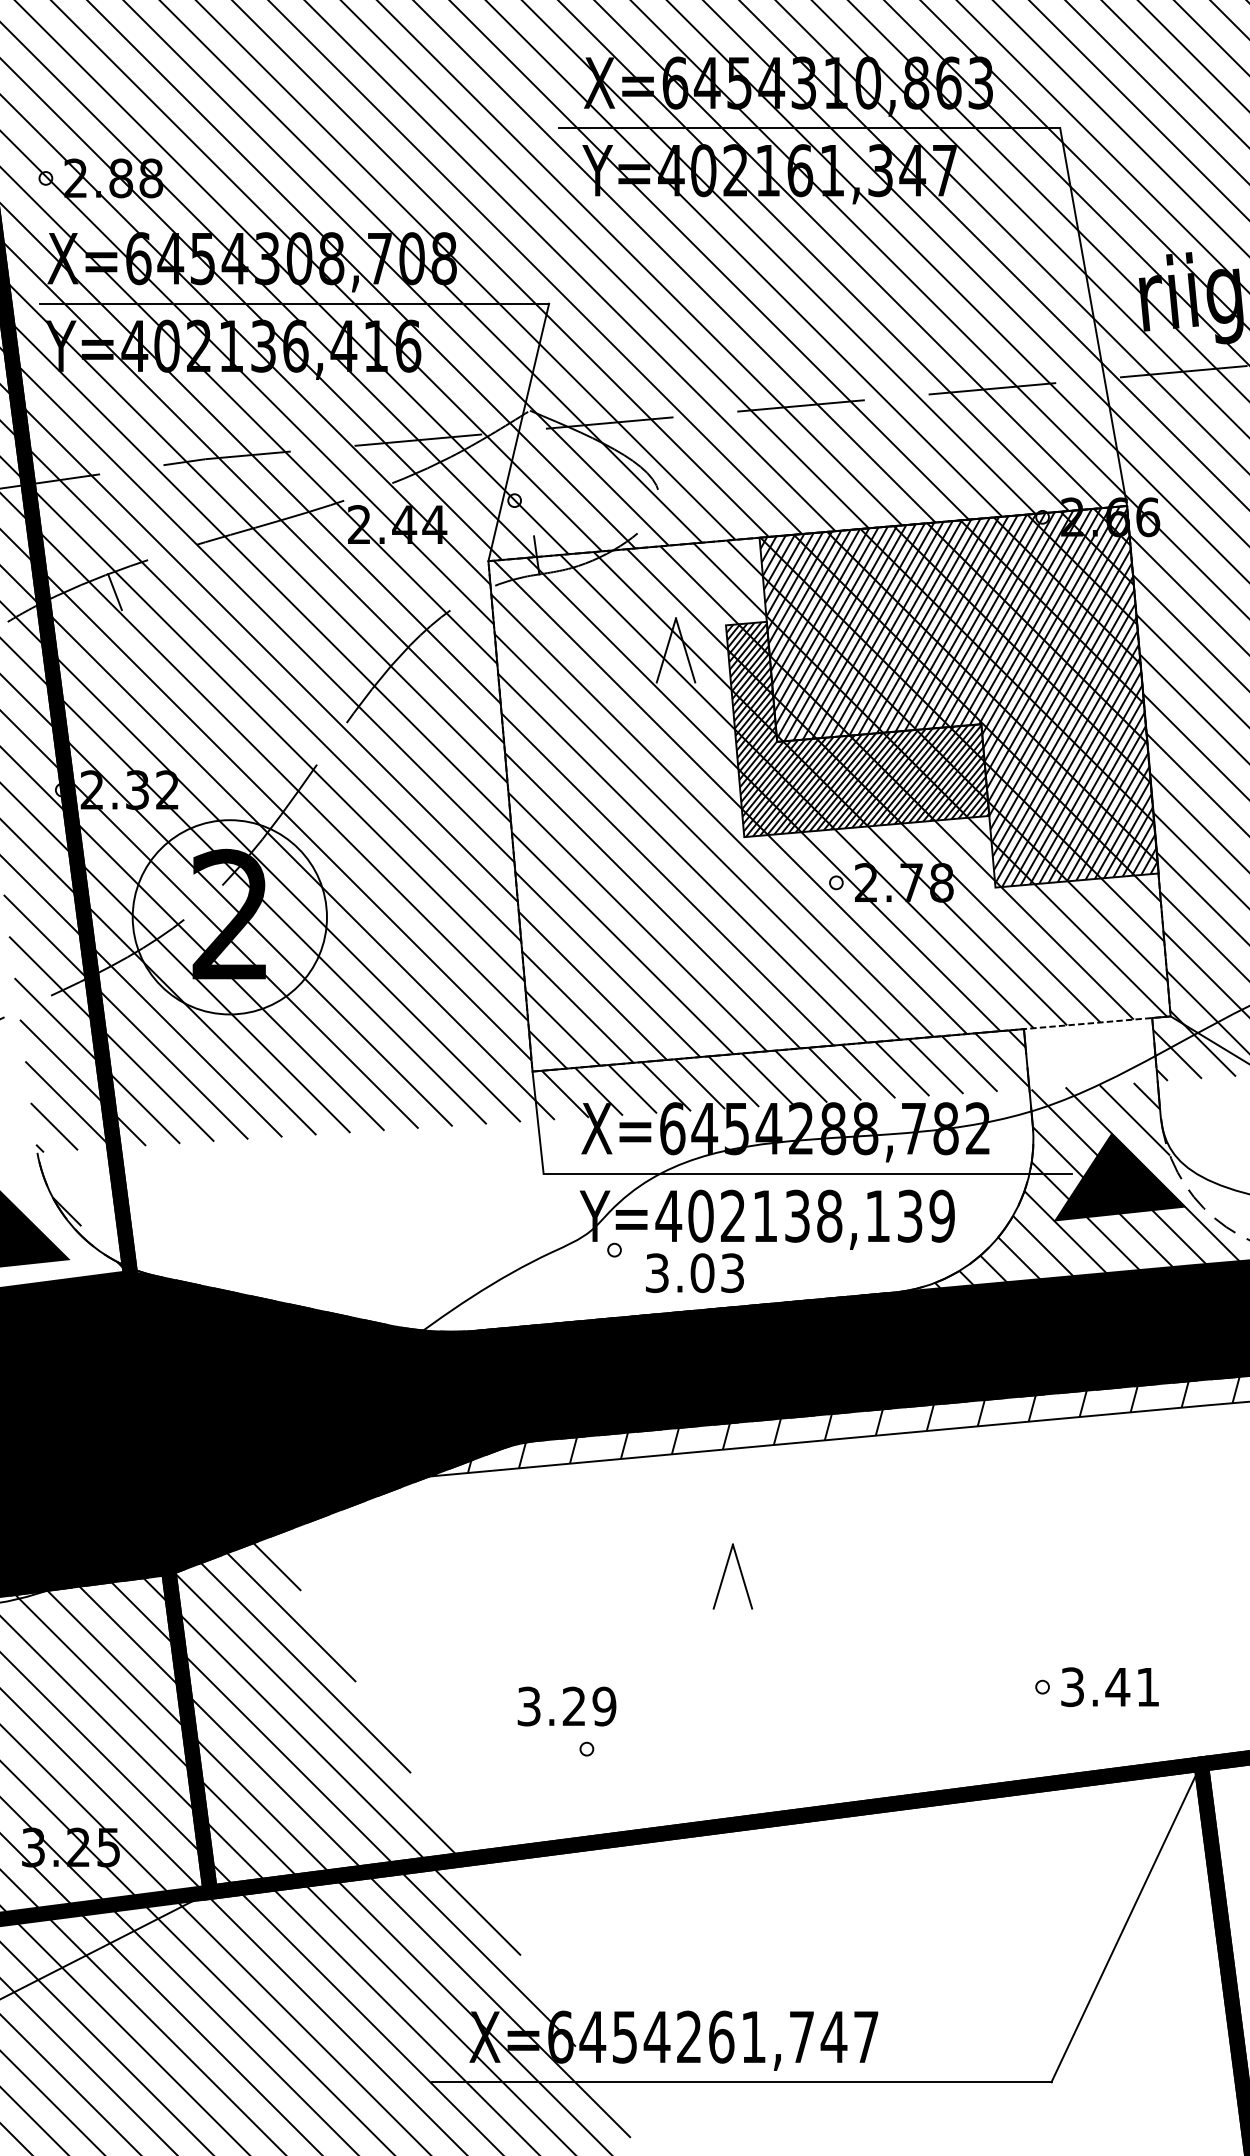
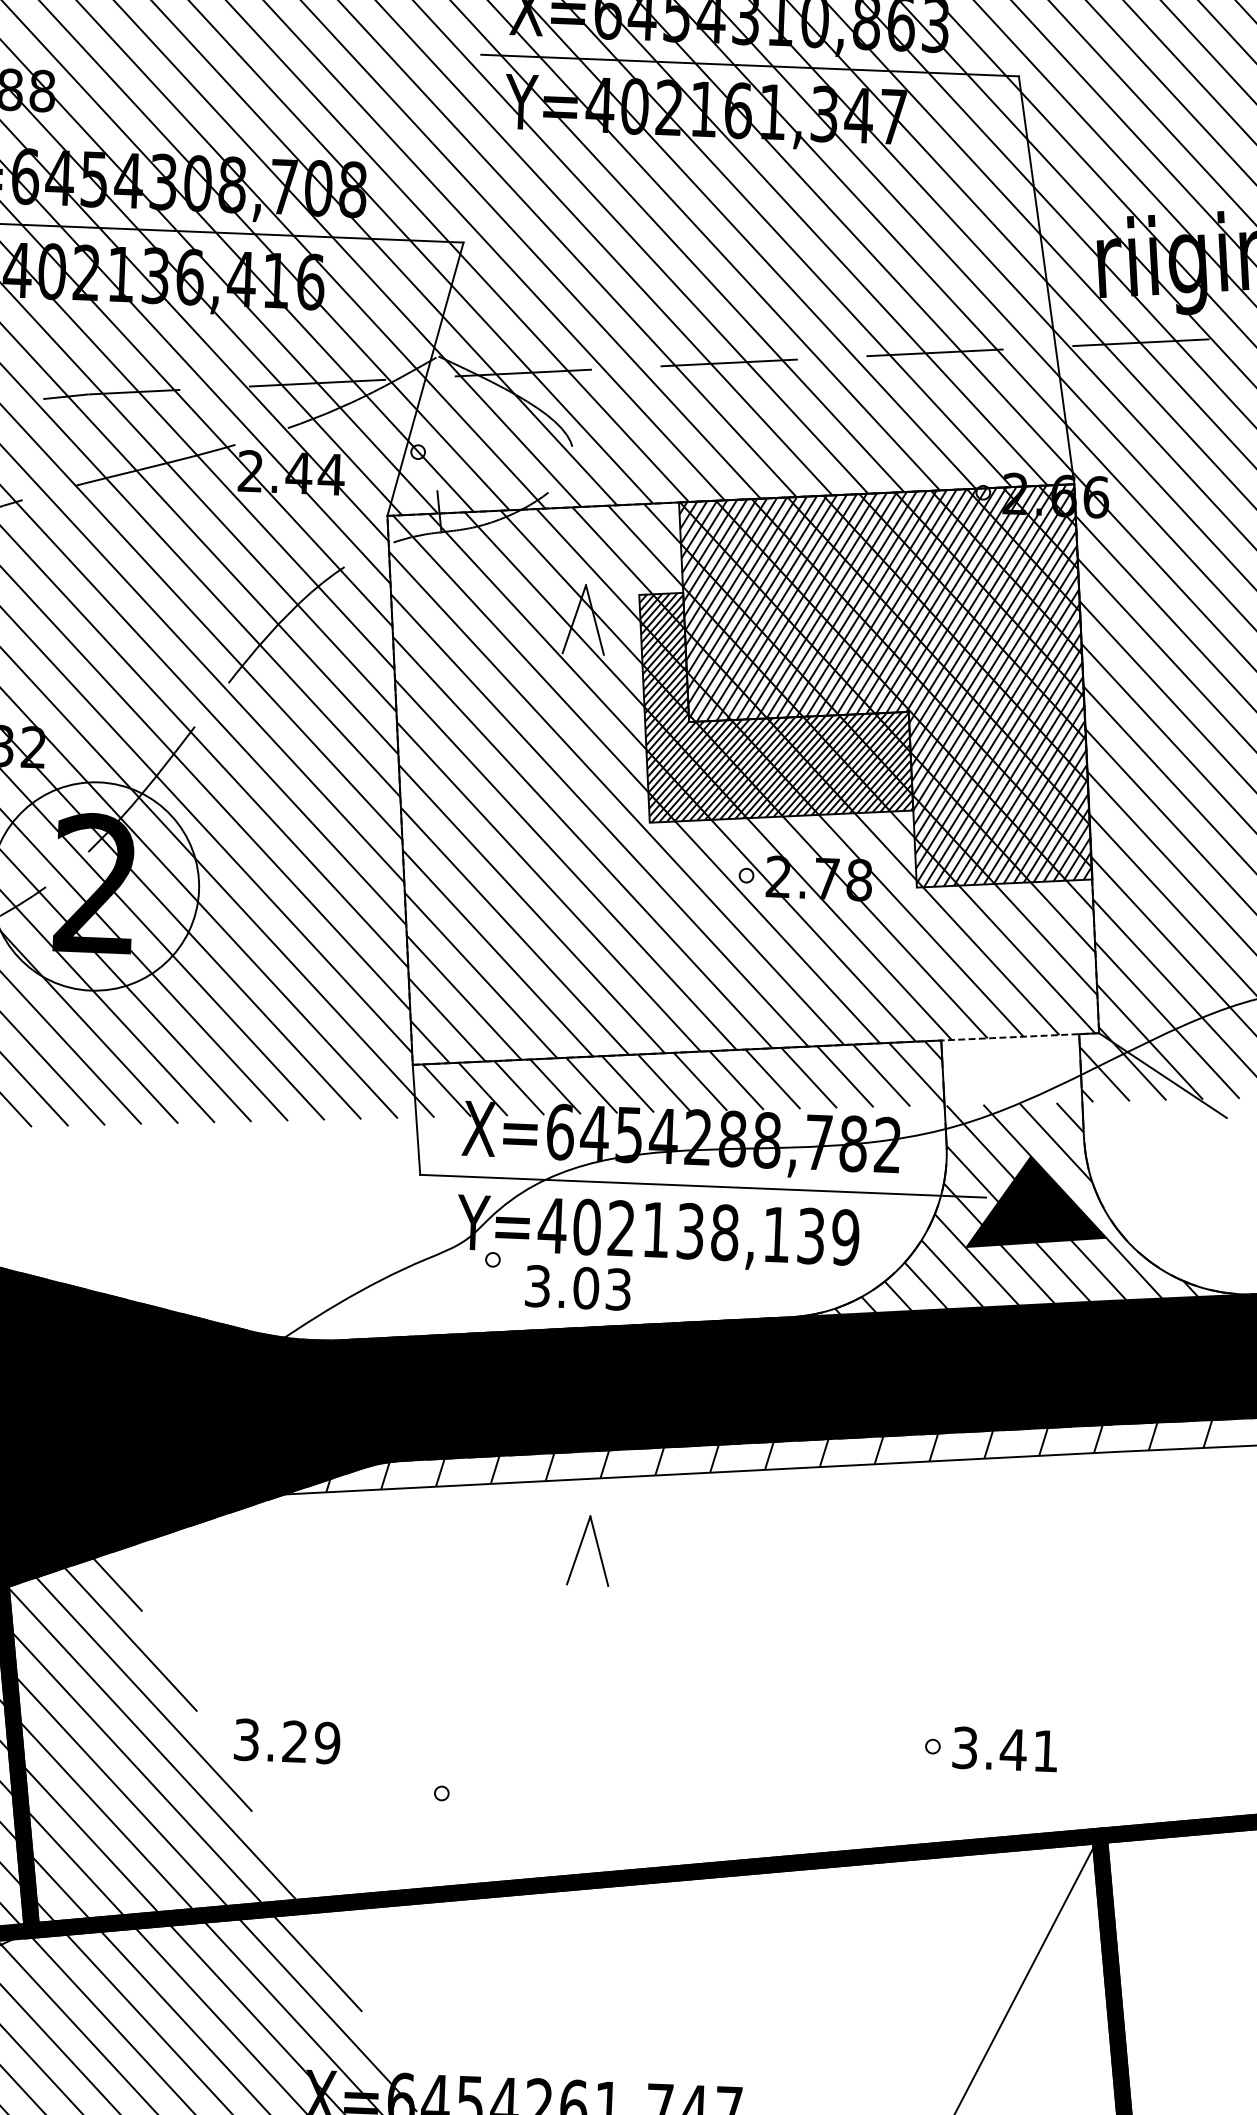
part: (725, 1573) -> (581, 1547), moved
text: (566, 1706) -> (286, 1741), moved

